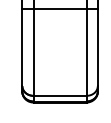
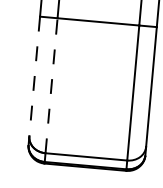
line: (22, 47) -> (34, 76), solid -> dashed
line: (33, 52) -> (51, 86), solid -> dashed

